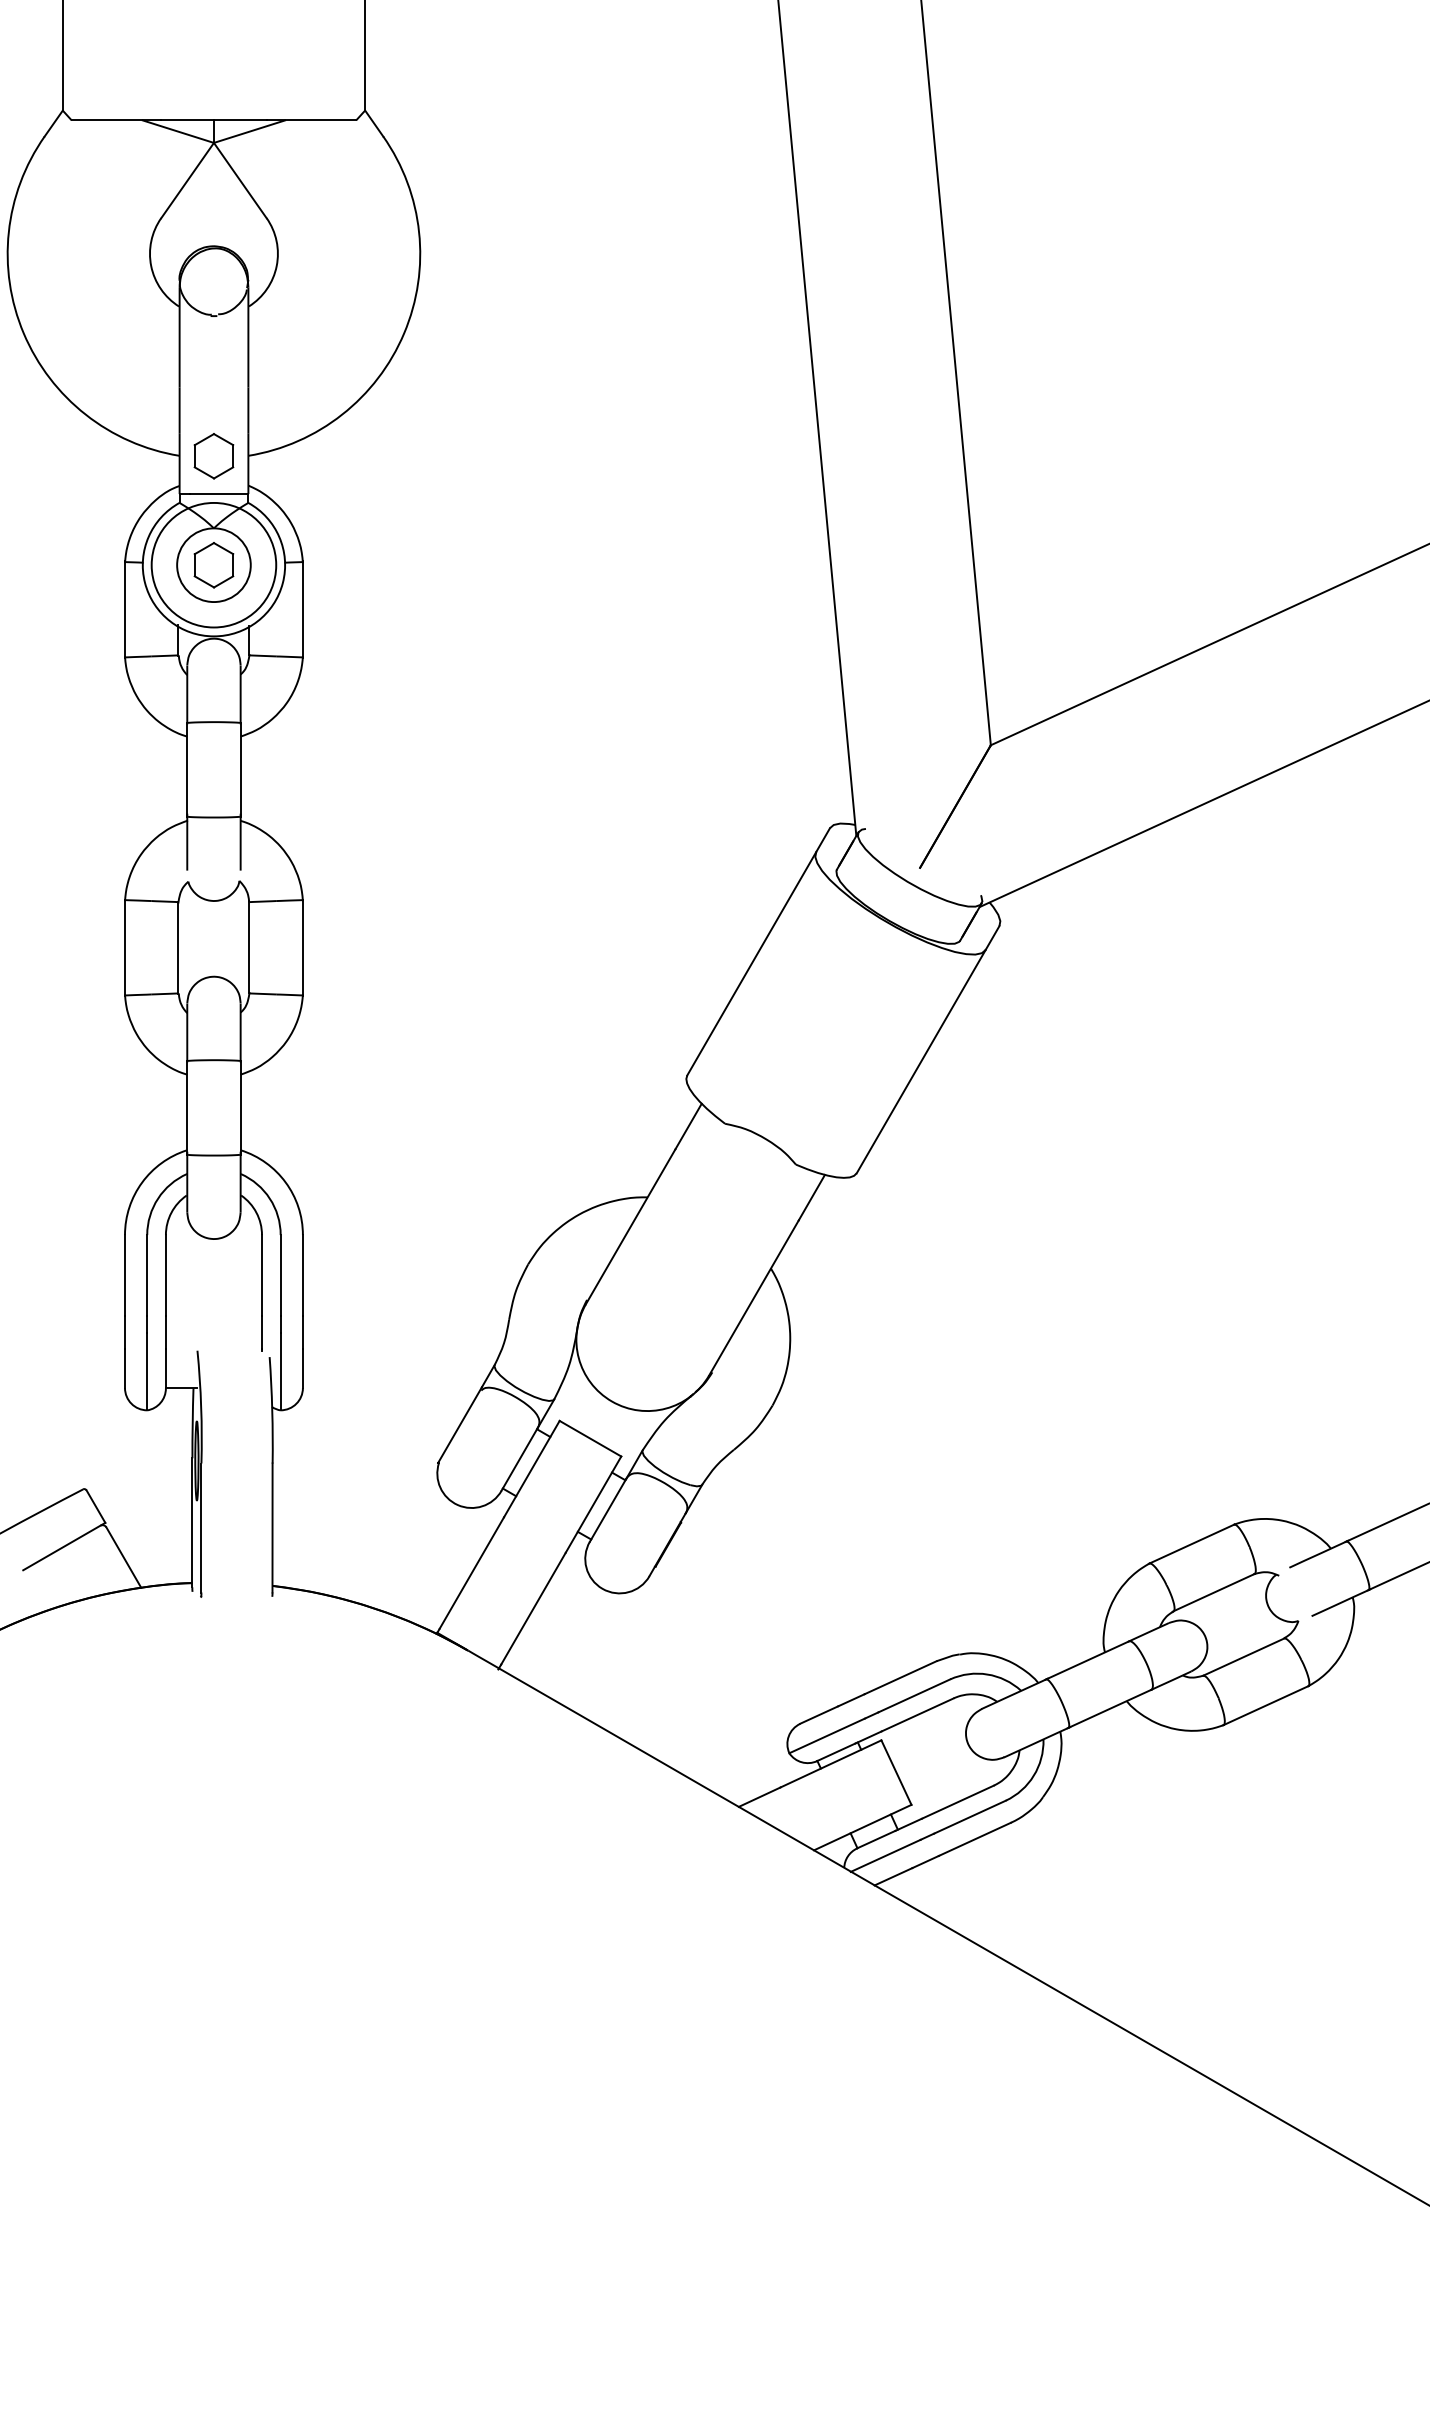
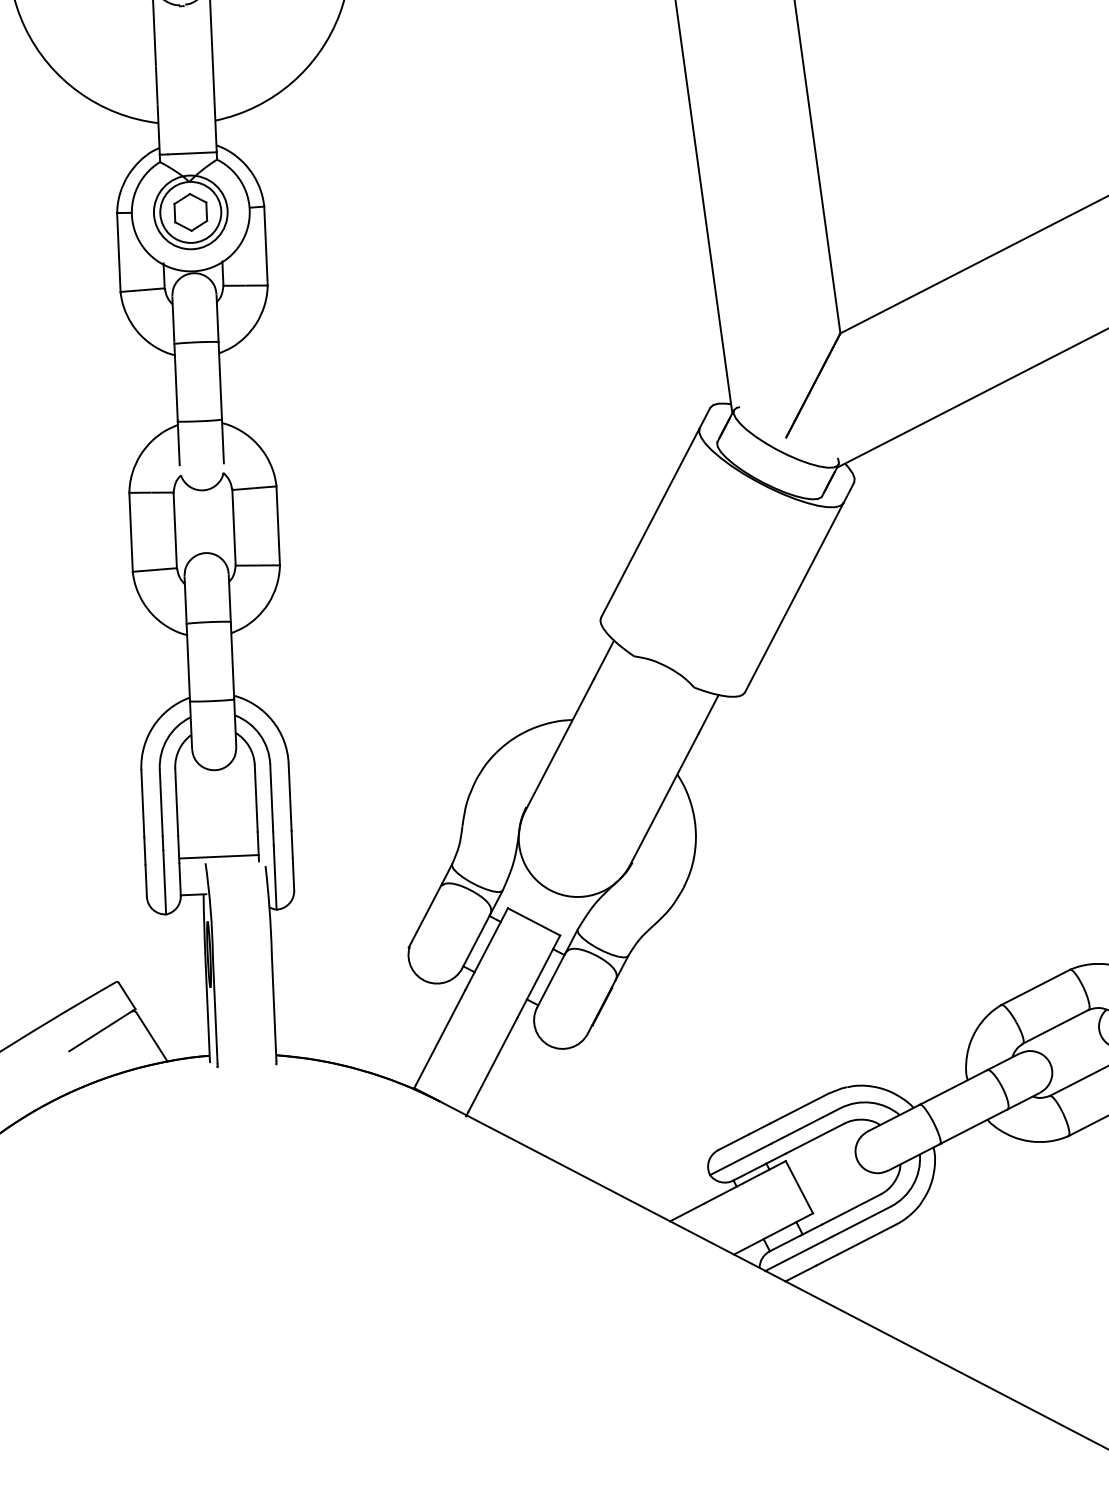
part: (213, 456) -> (186, 122), removed
circle: (213, 564) -> (190, 211), size x0.71
line: (213, 1343) -> (218, 856), added

